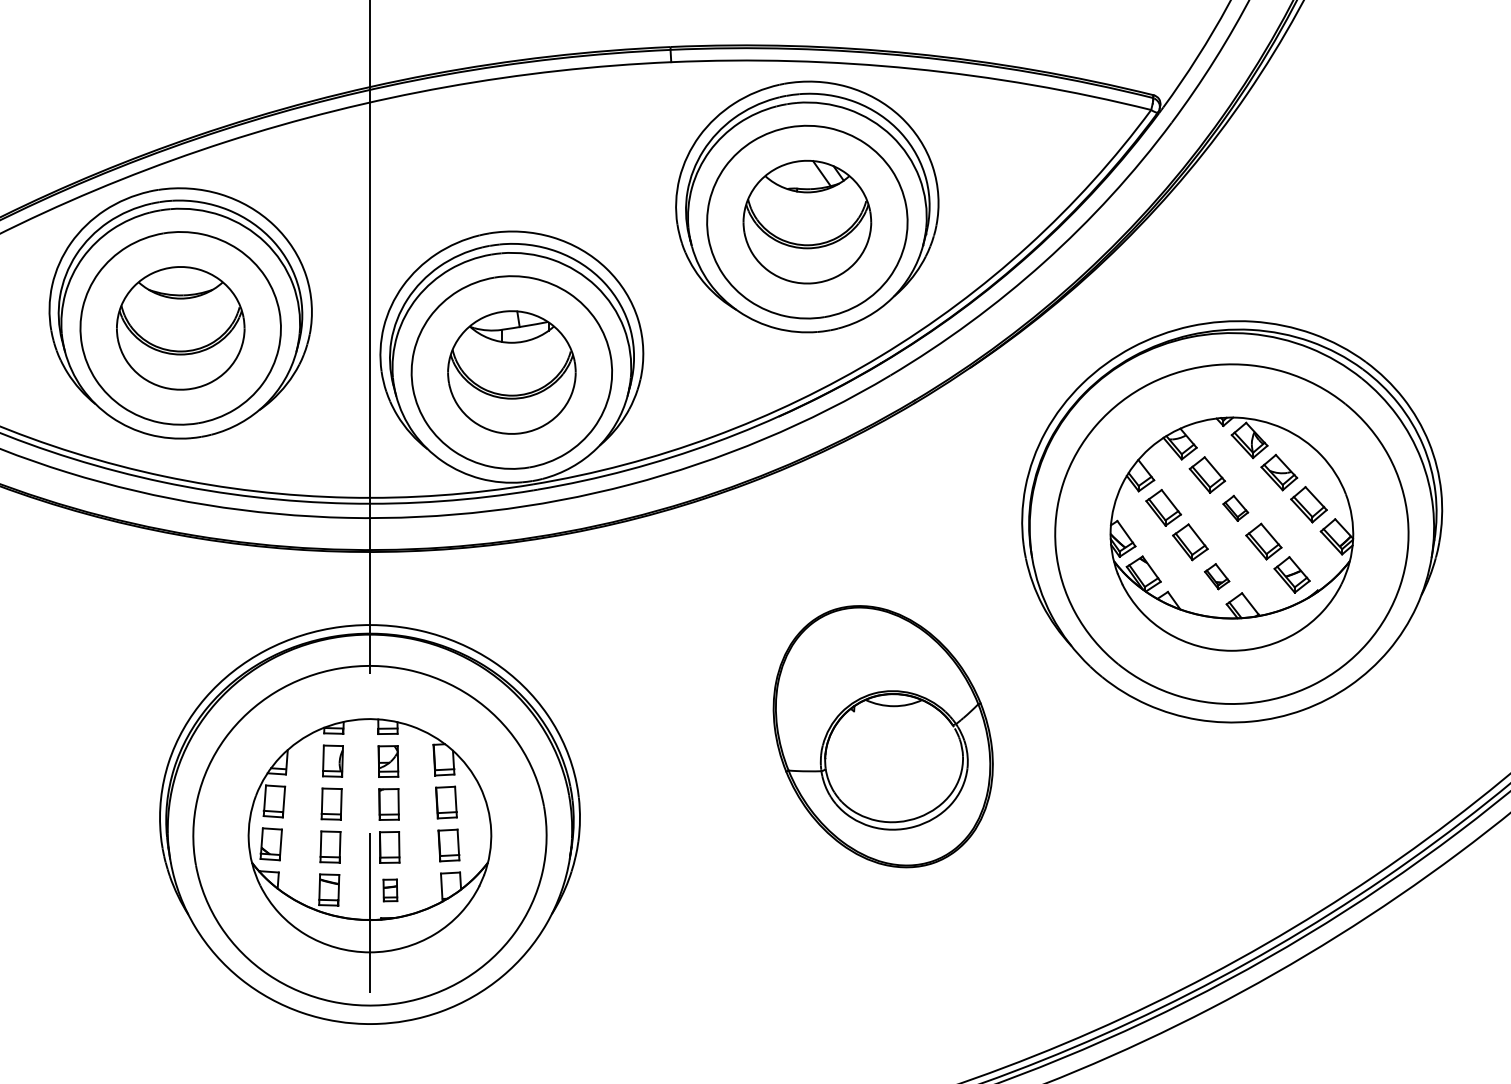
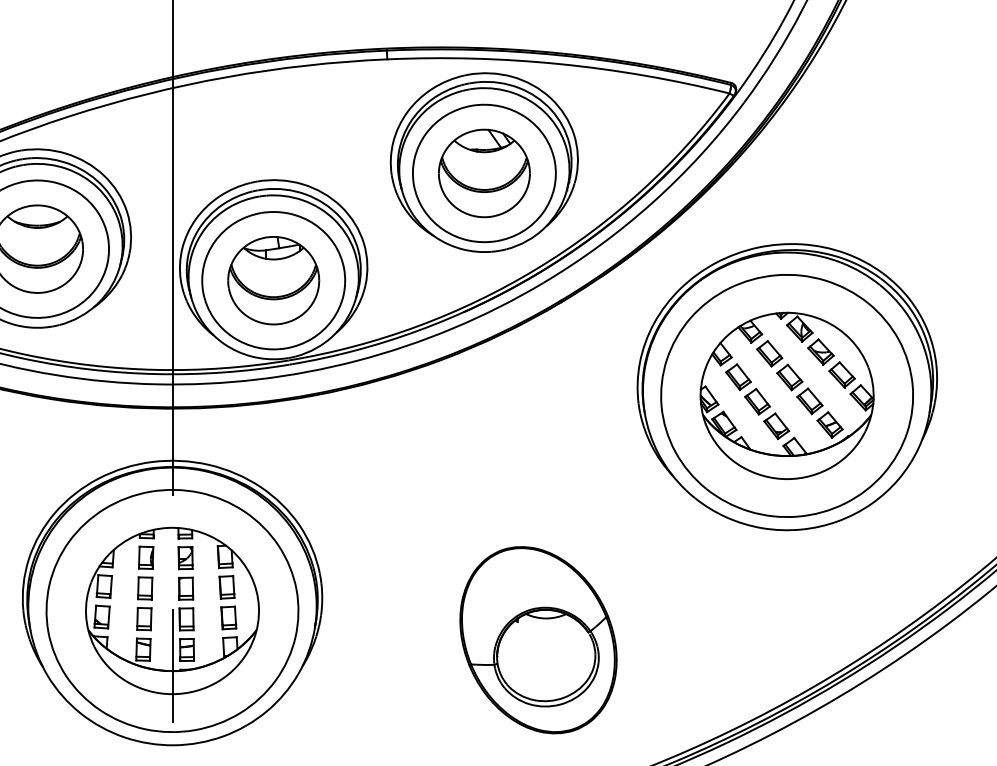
part: (1235, 508) -> (789, 377), size x1.43
part: (1216, 576) -> (776, 426), size x1.43
part: (882, 736) -> (537, 640), moved
part: (390, 890) -> (187, 650), size x1.43

